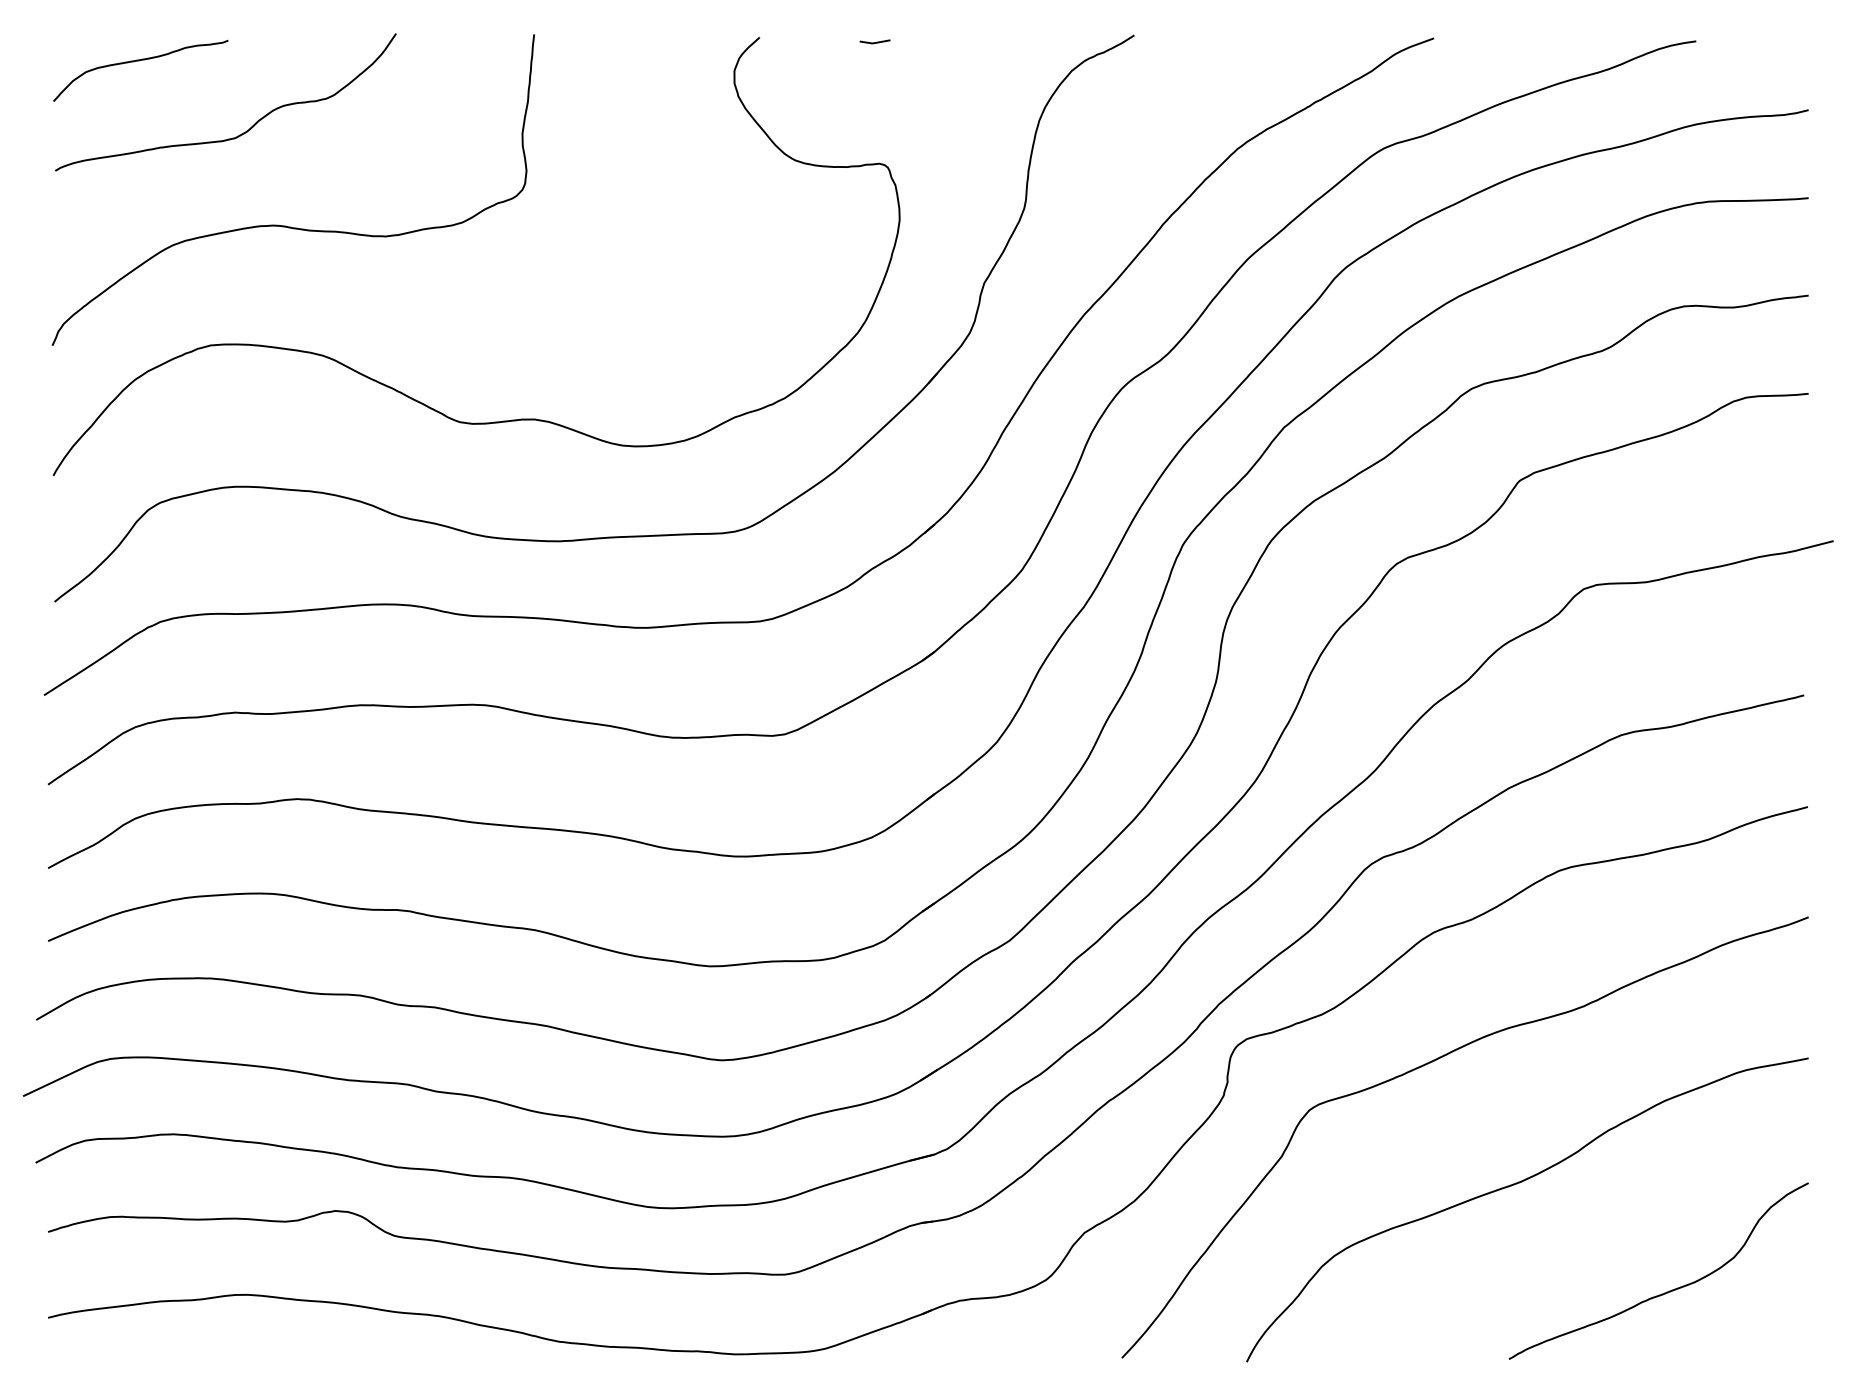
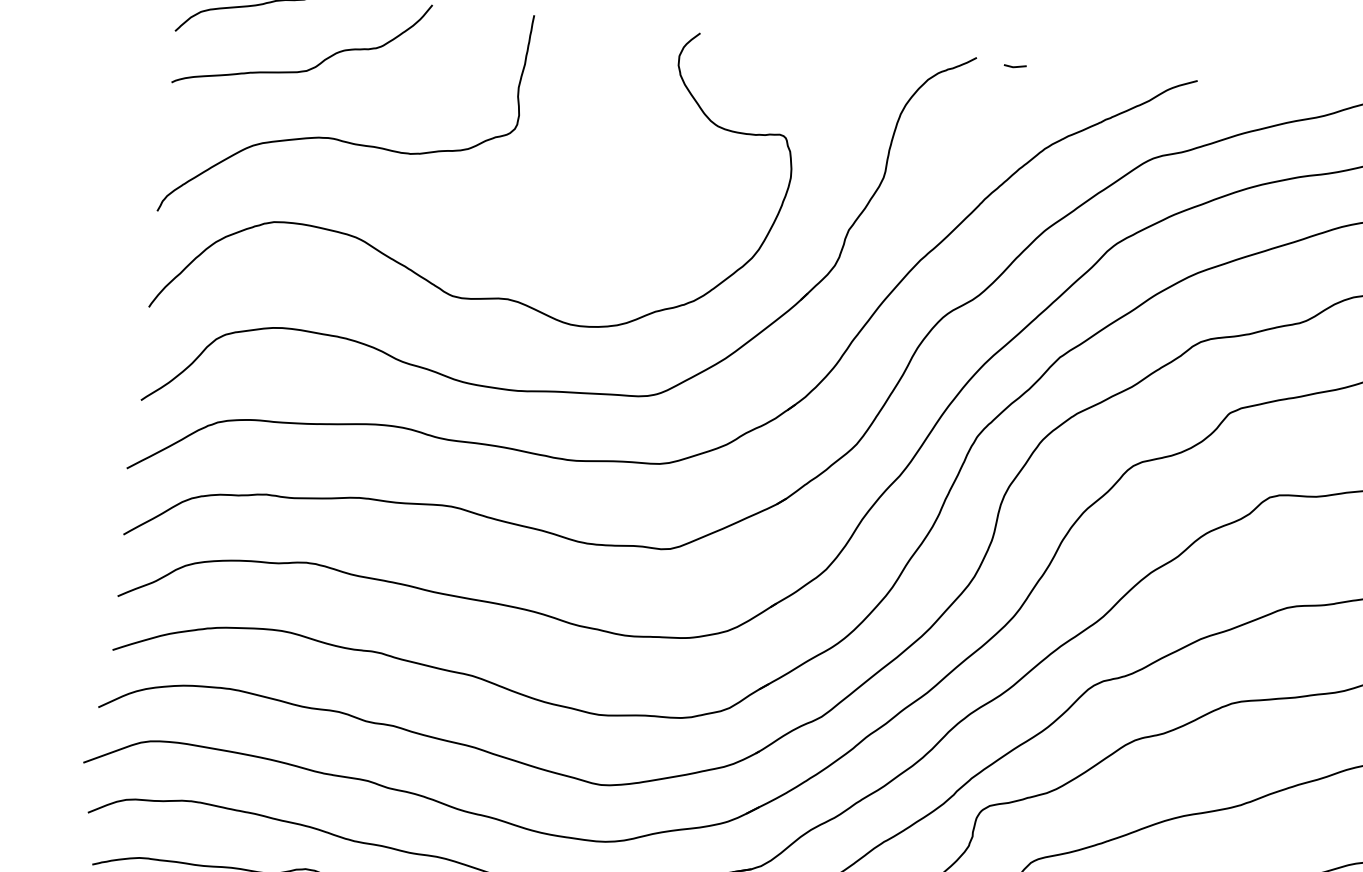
line: (874, 42) -> (1014, 66), moved

